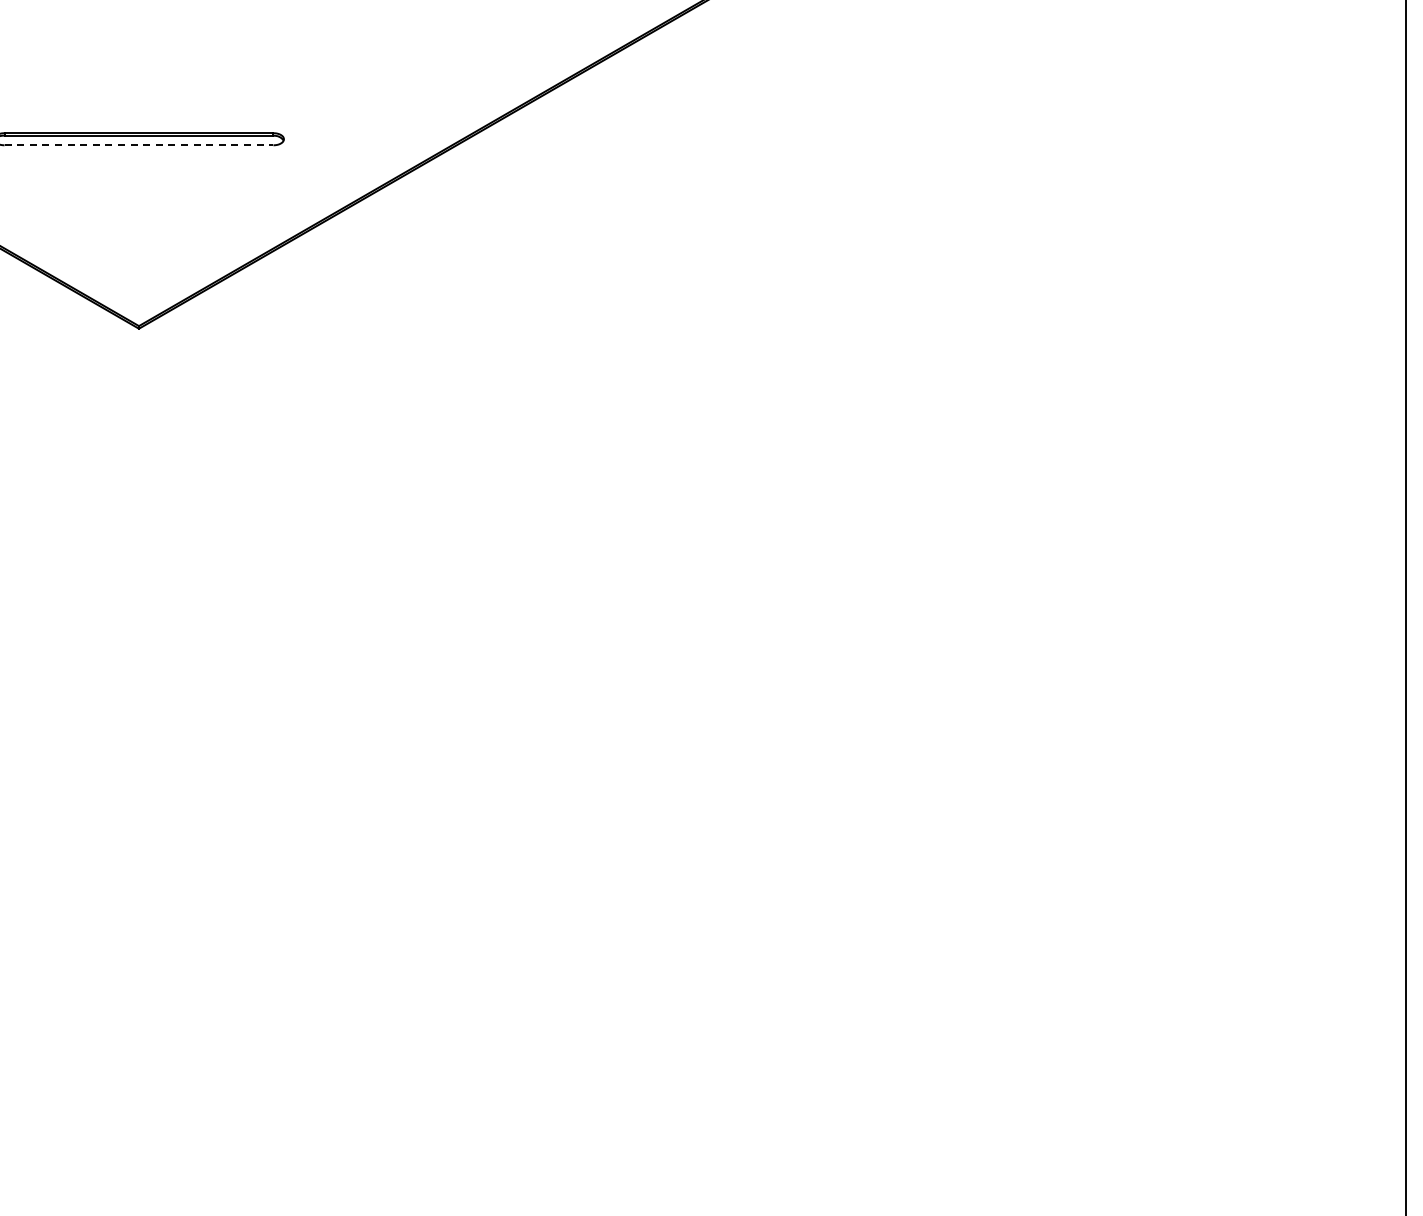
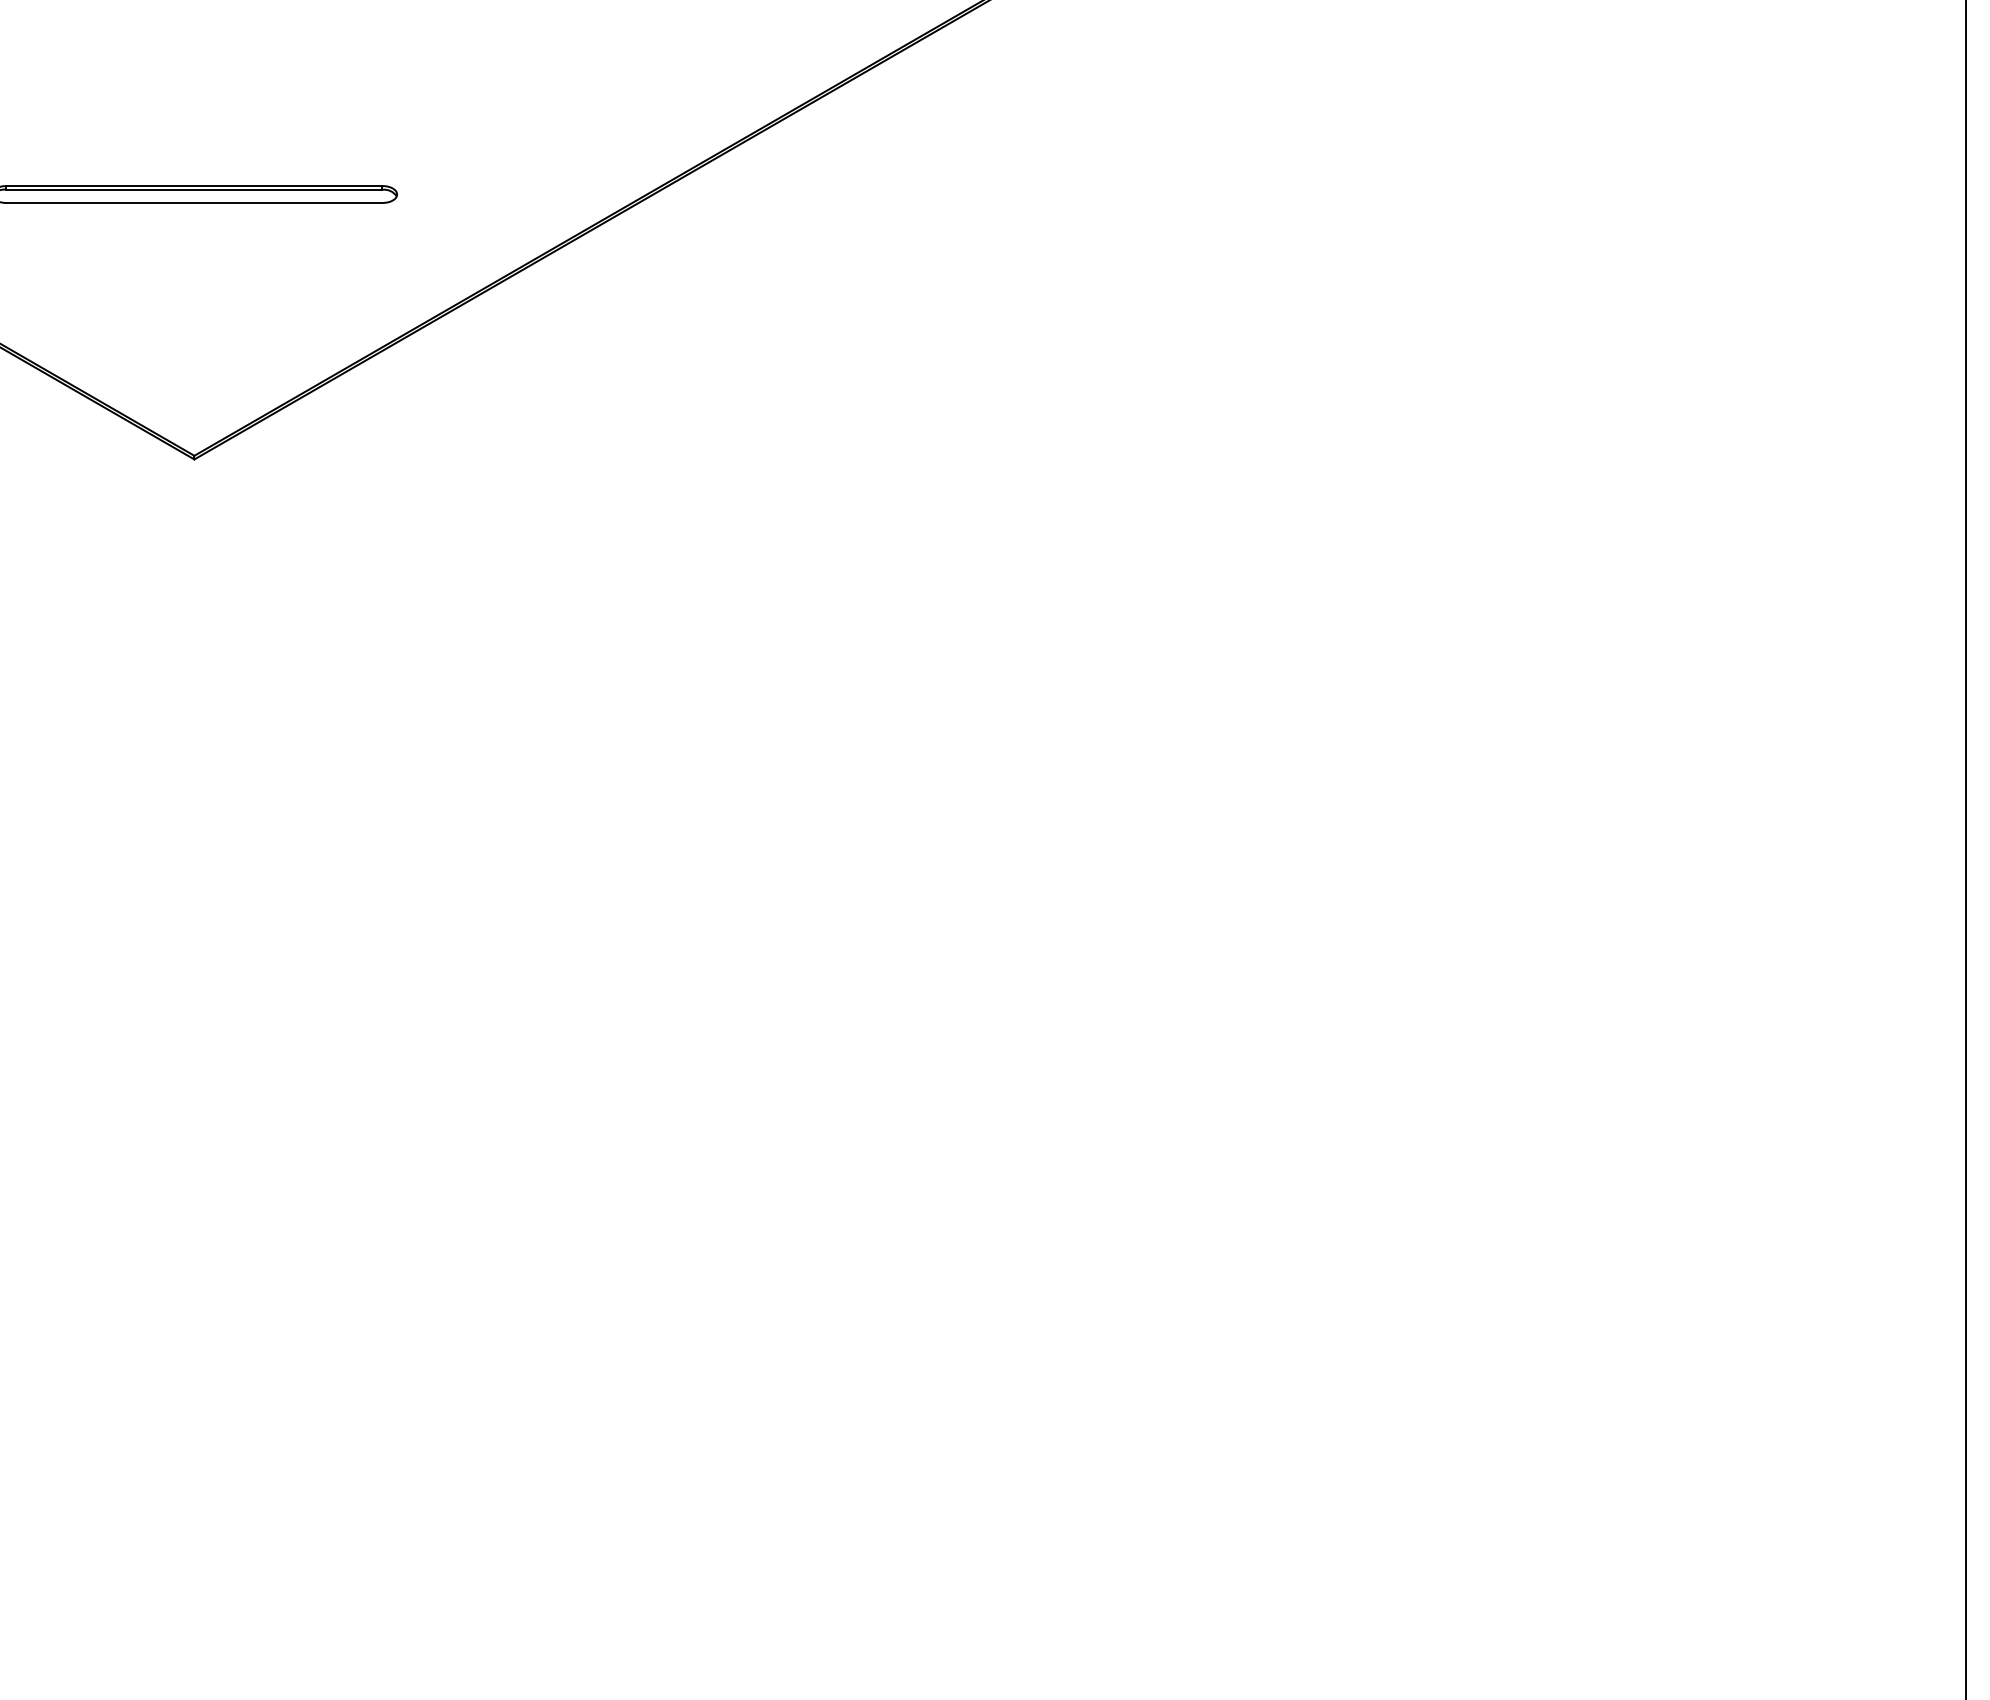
line: (139, 145) -> (195, 203), dashed -> solid

